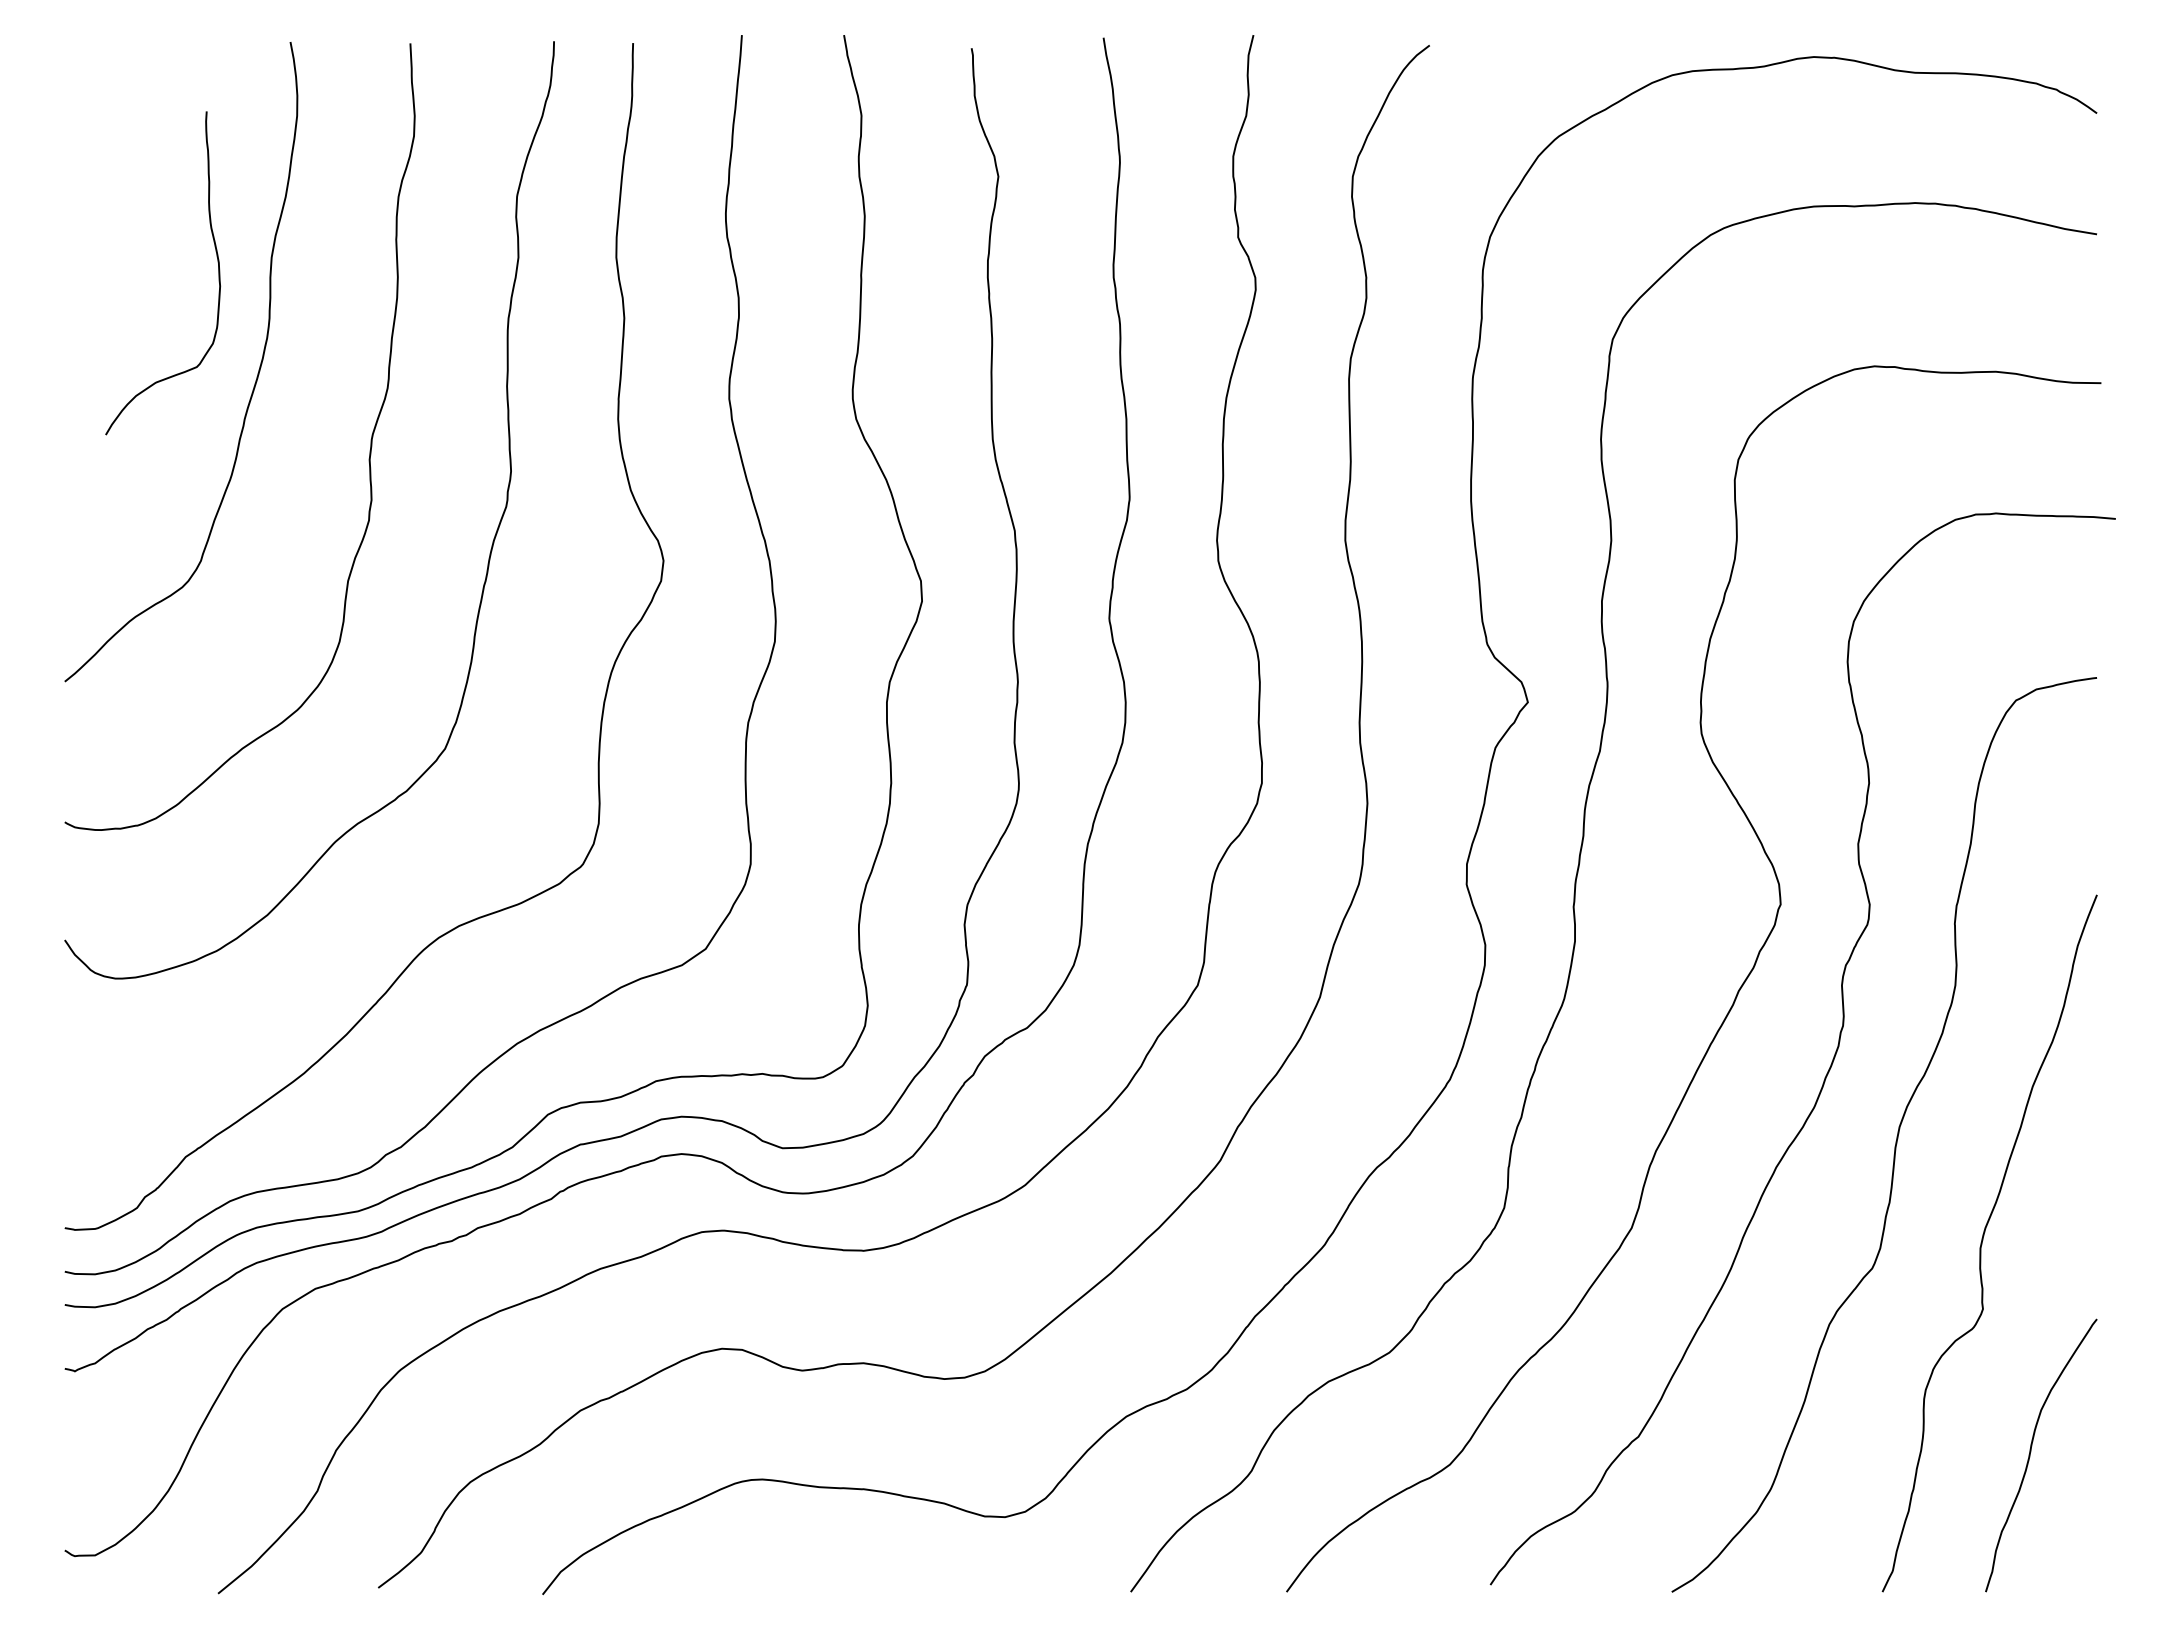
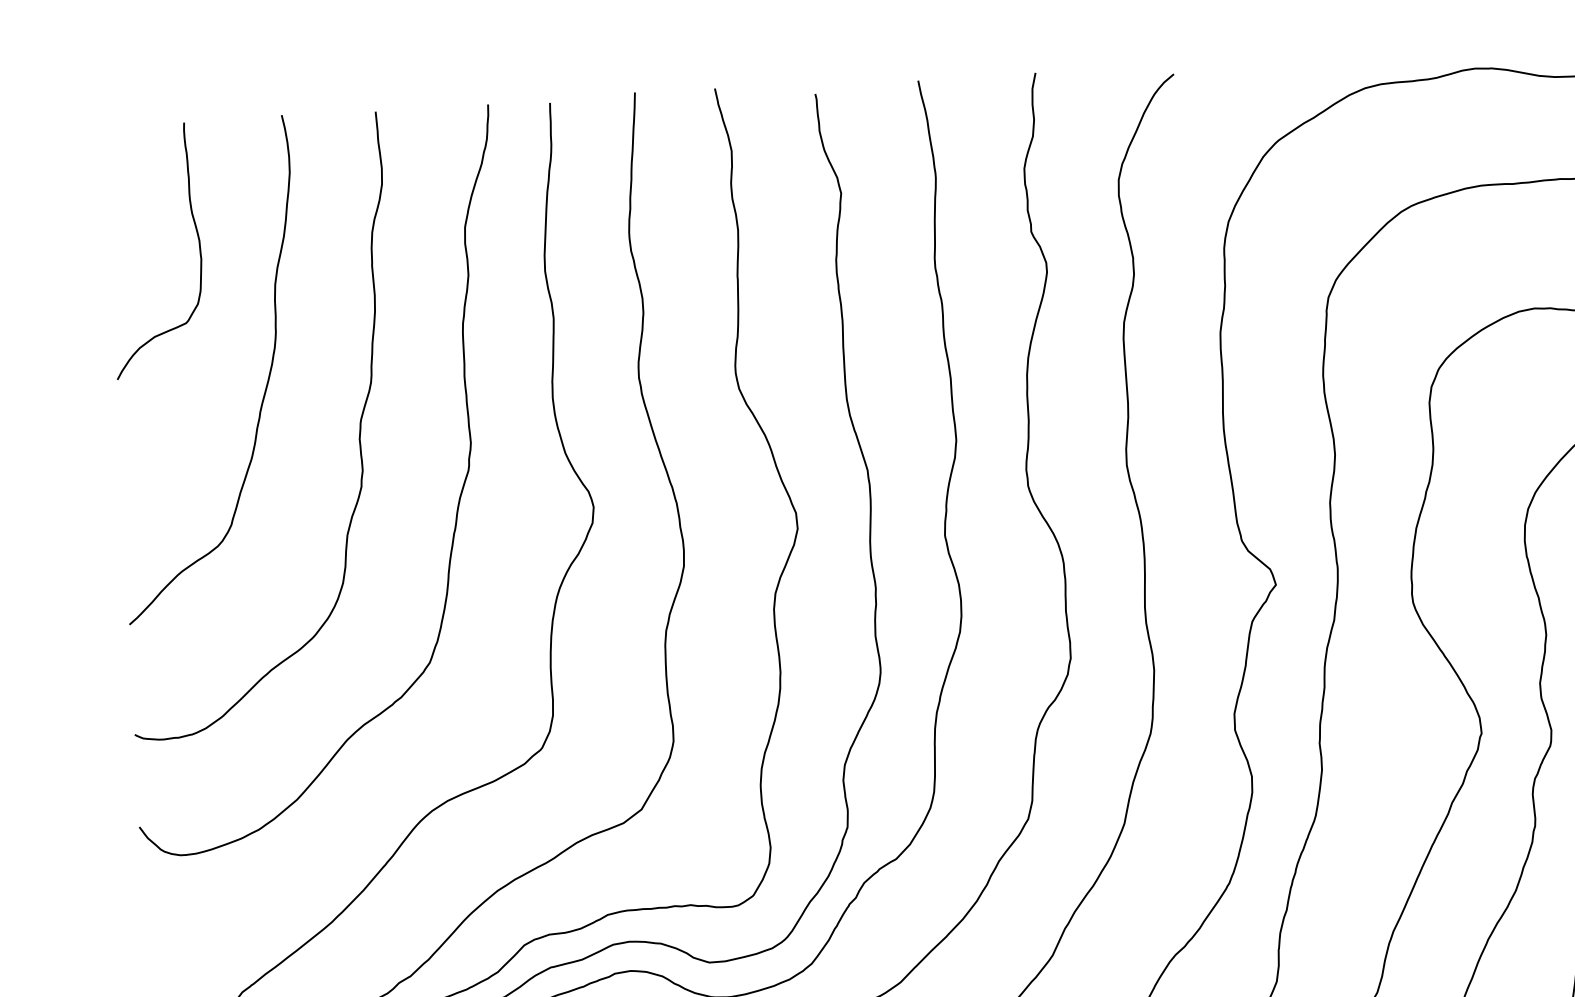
curve: (218, 273) -> (199, 249), moved

